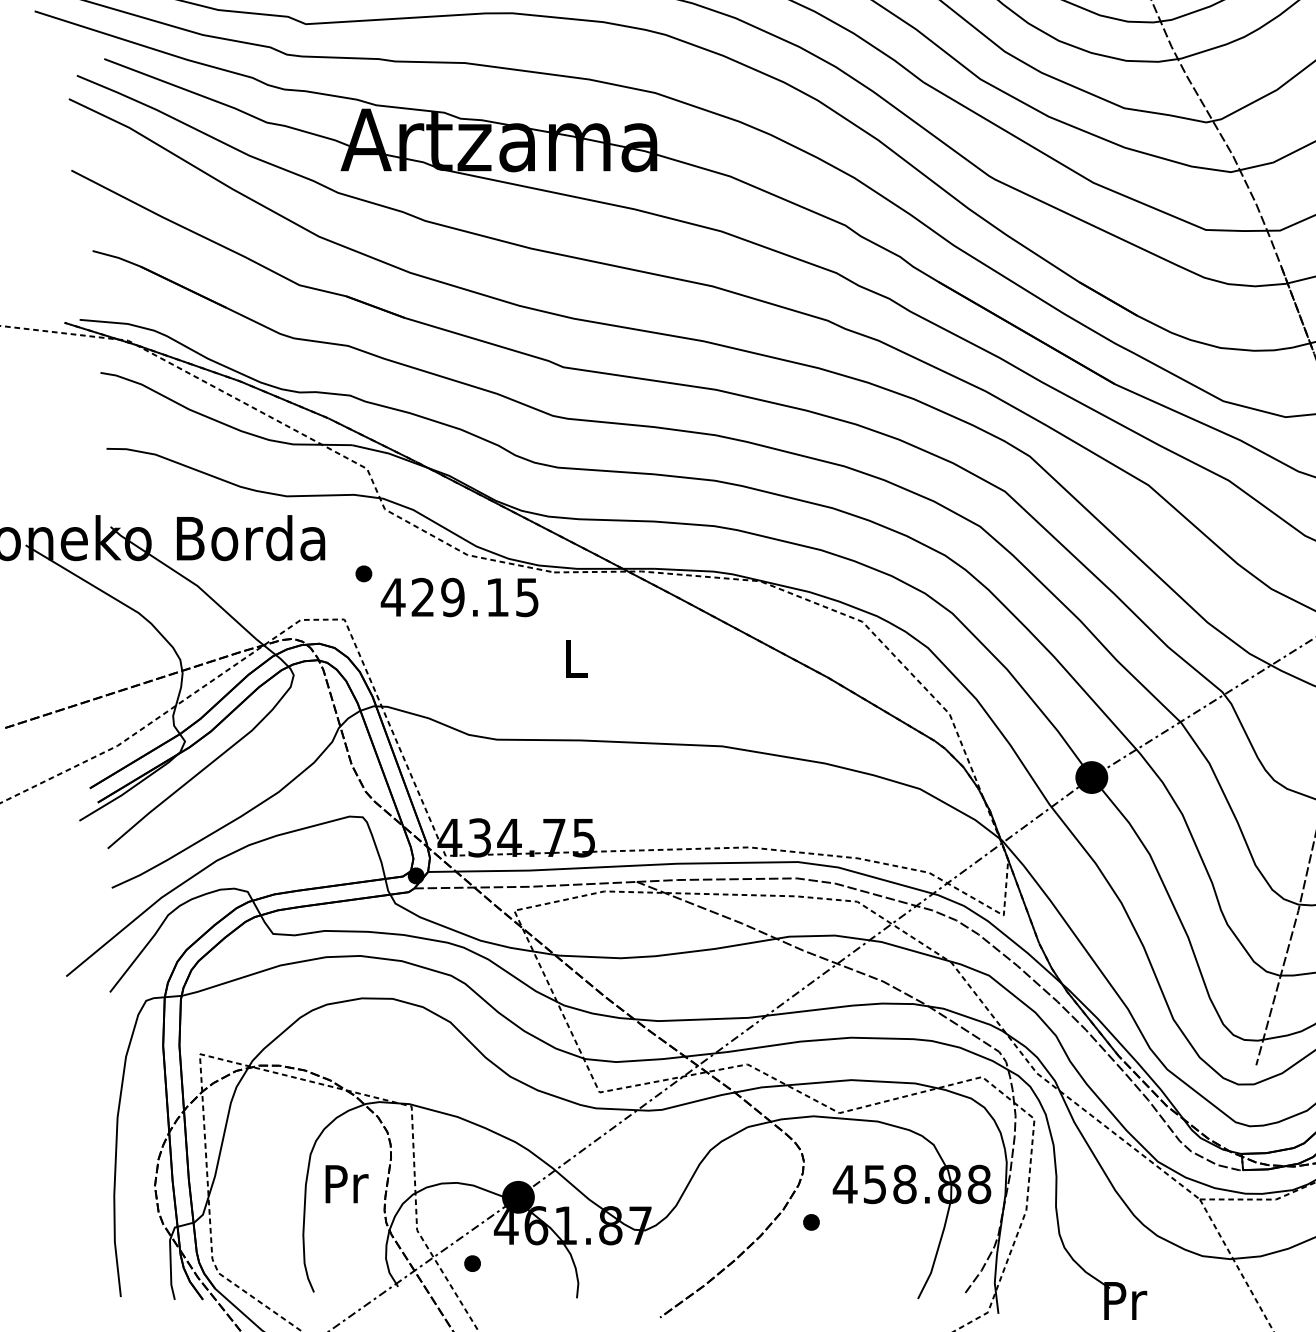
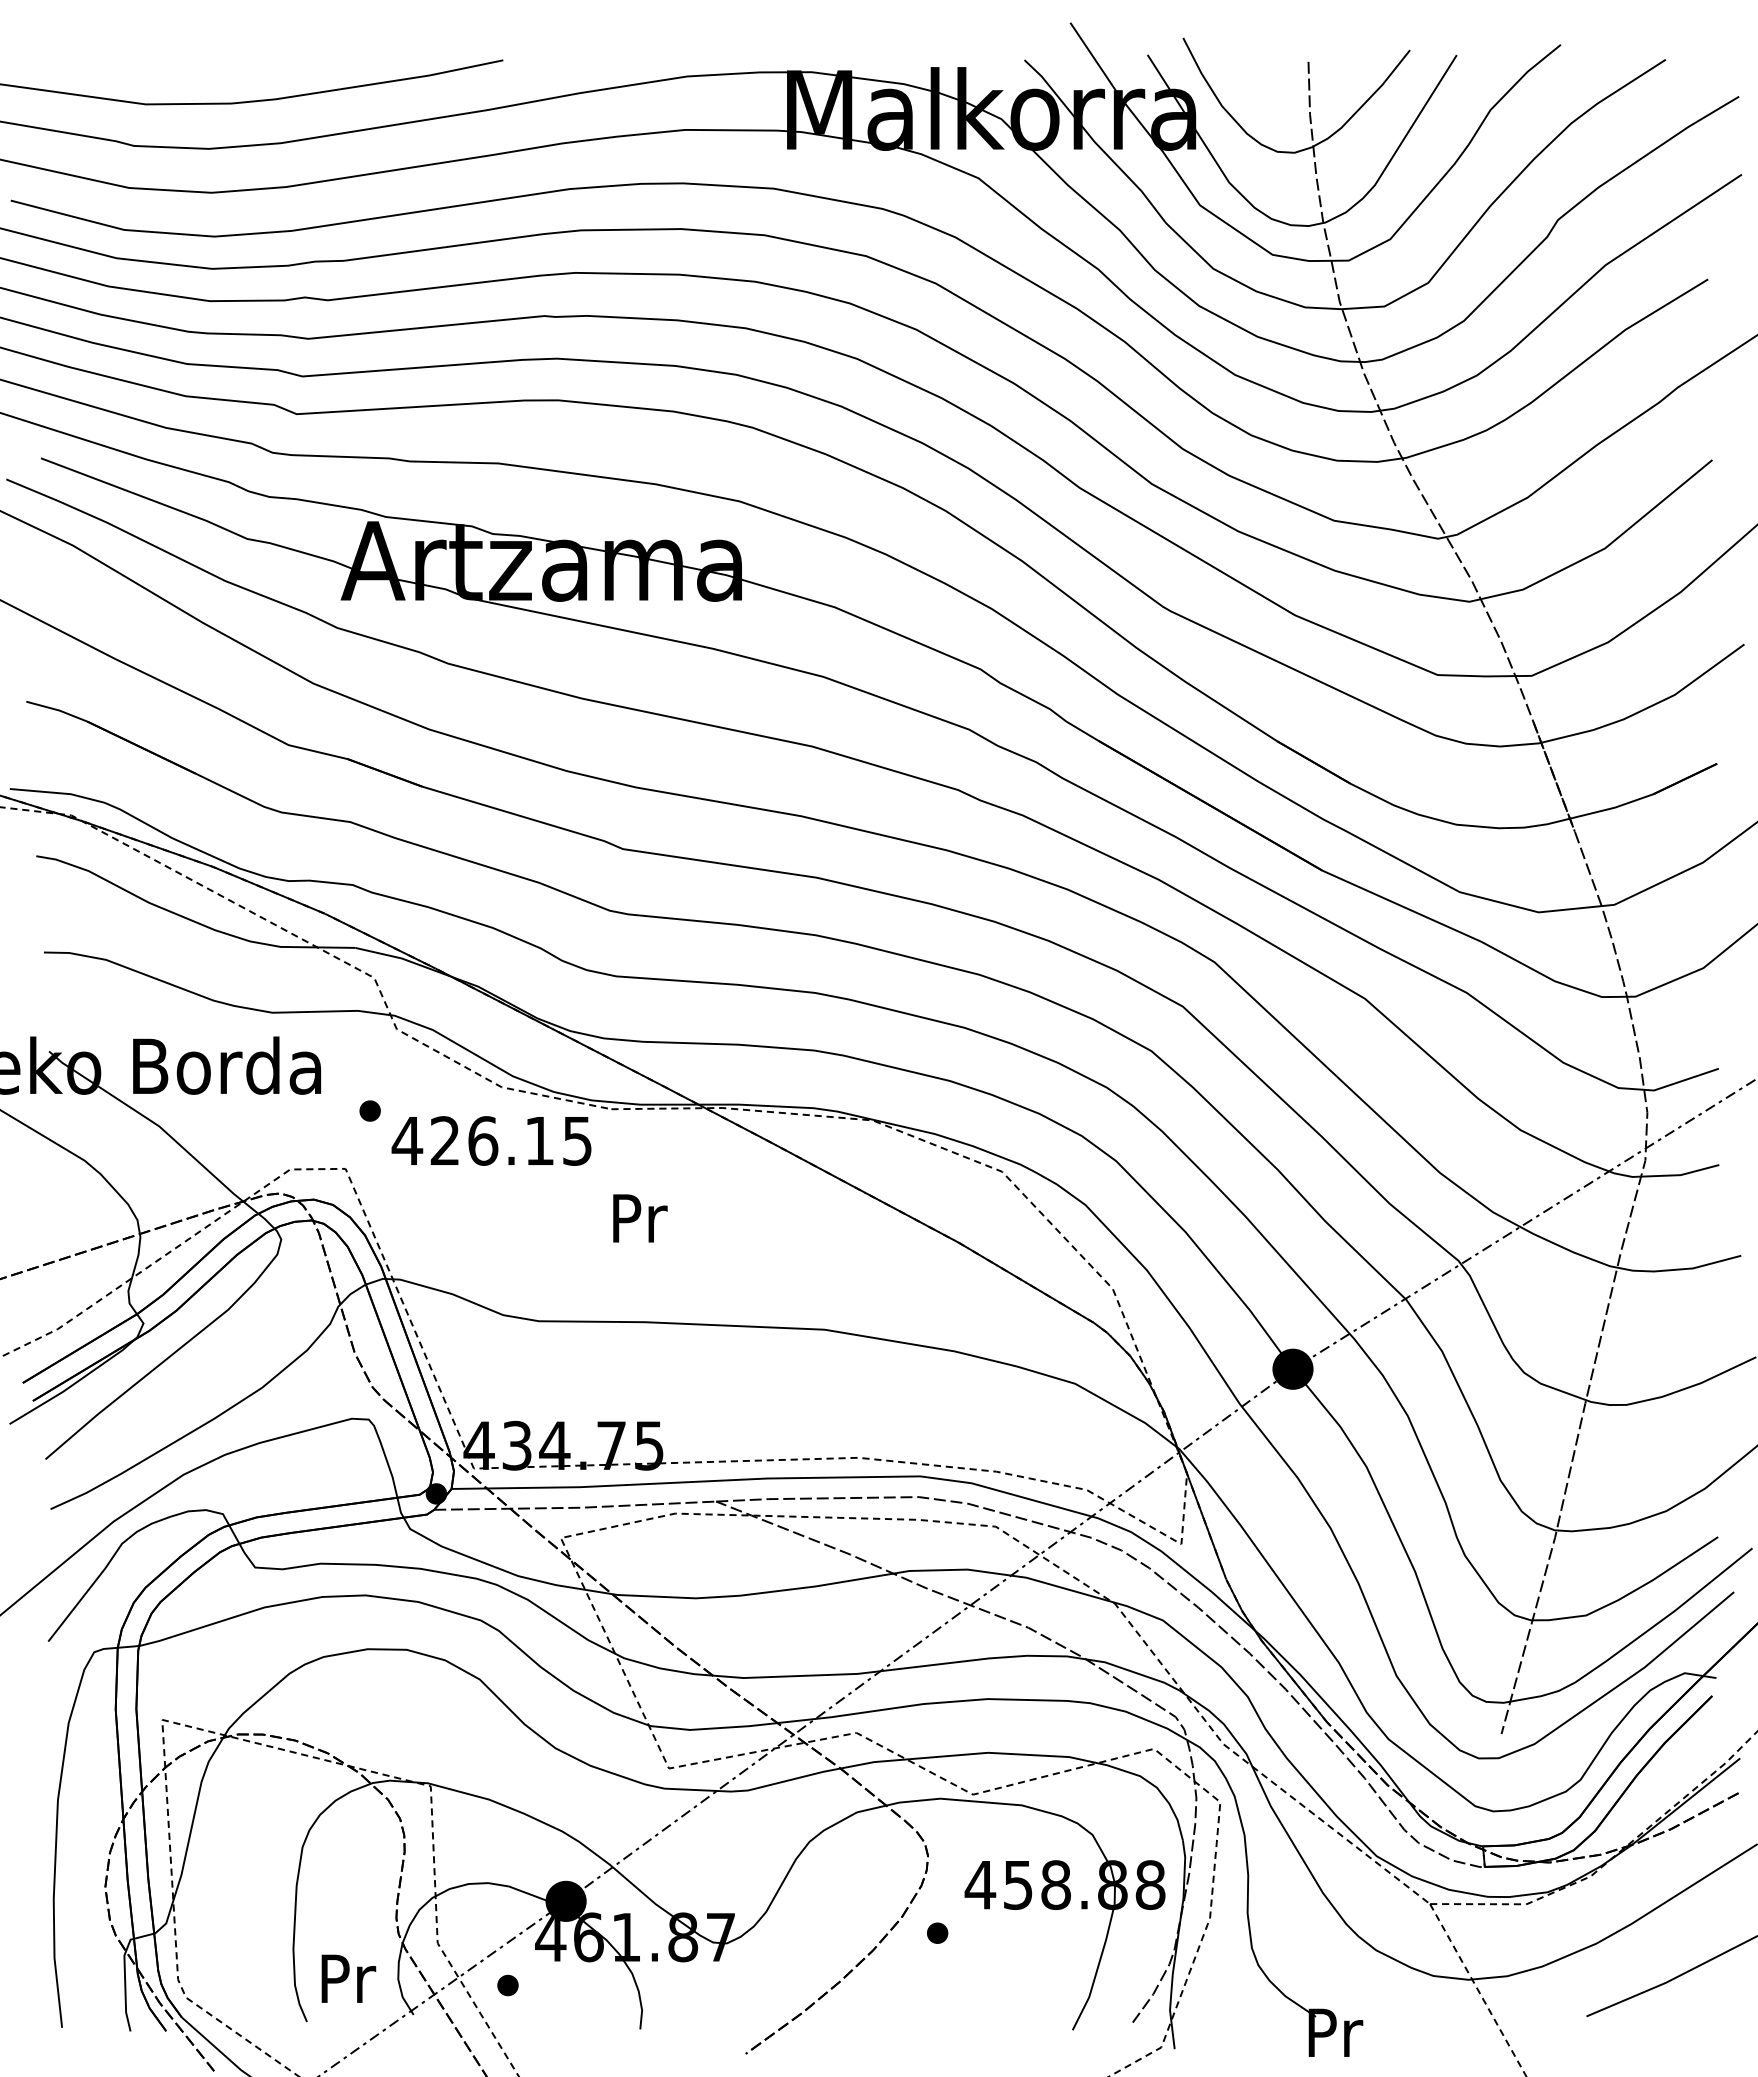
text: (453, 597) -> (483, 1140), 429.15 -> 426.15
text: (577, 658) -> (640, 1218), L -> Pr
text: (346, 1183) -> (348, 1978), moved

